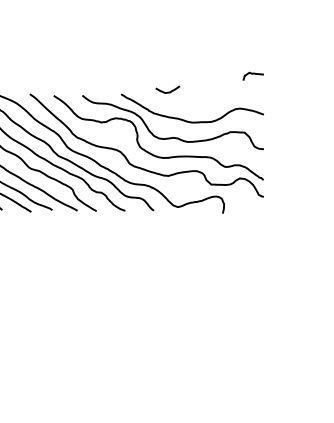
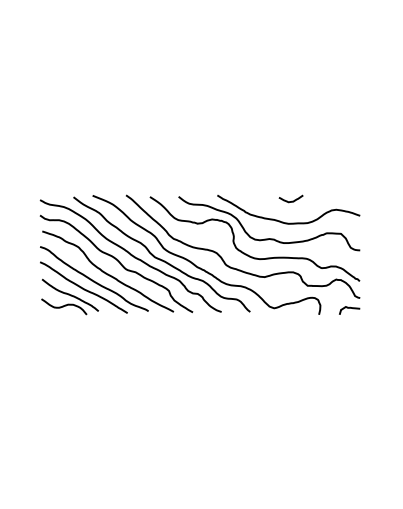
curve: (253, 74) -> (349, 308), moved
curve: (169, 91) -> (292, 200), moved

